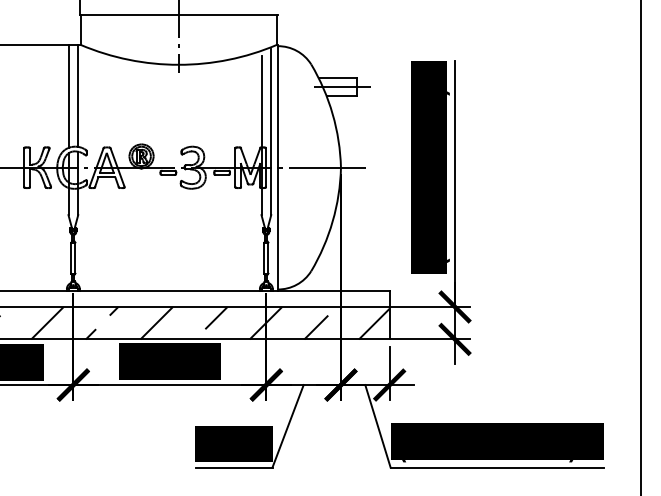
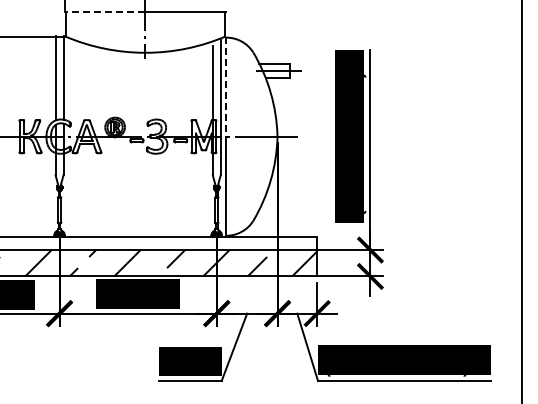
line: (128, 15) -> (104, 12), solid -> dashed
line: (278, 107) -> (226, 87), solid -> dashed

